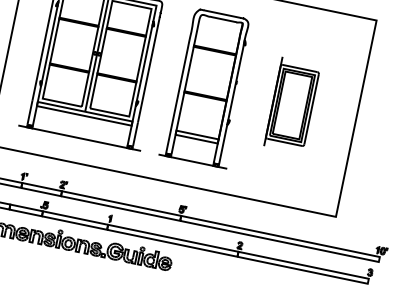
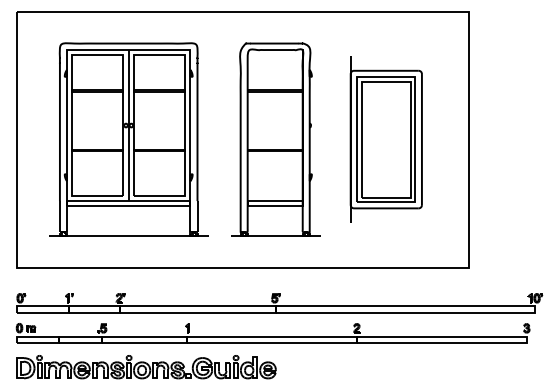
part: (291, 105) -> (385, 139), size x1.43

